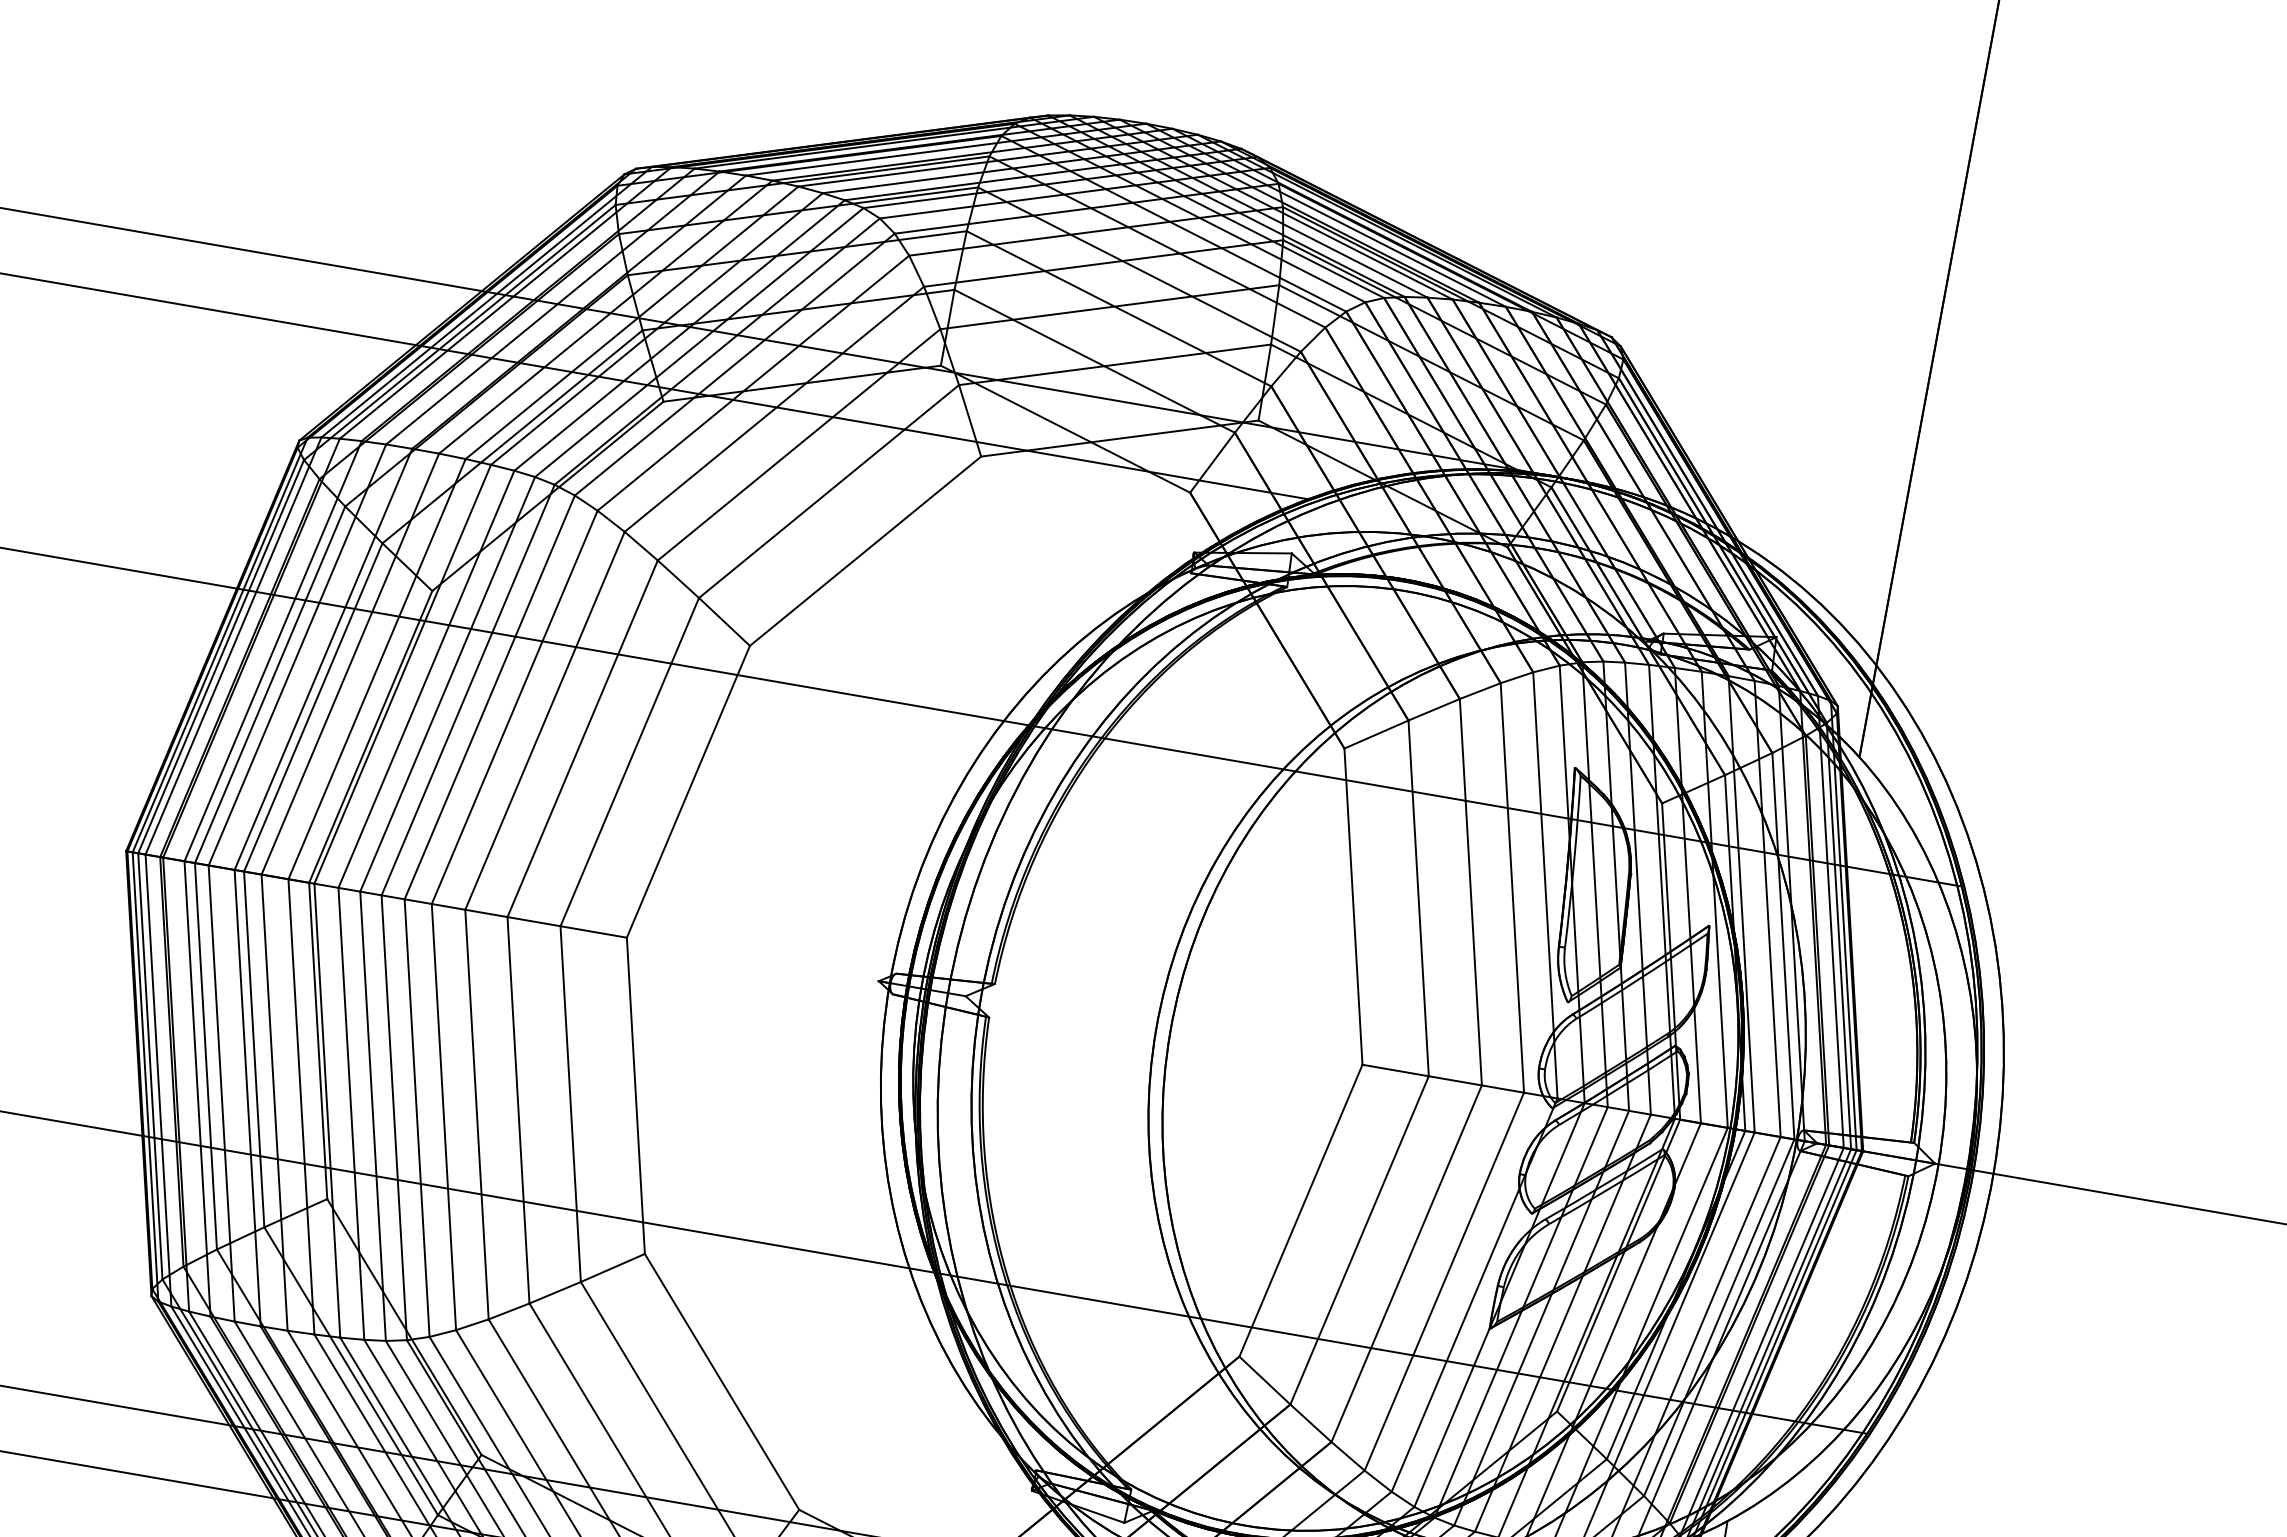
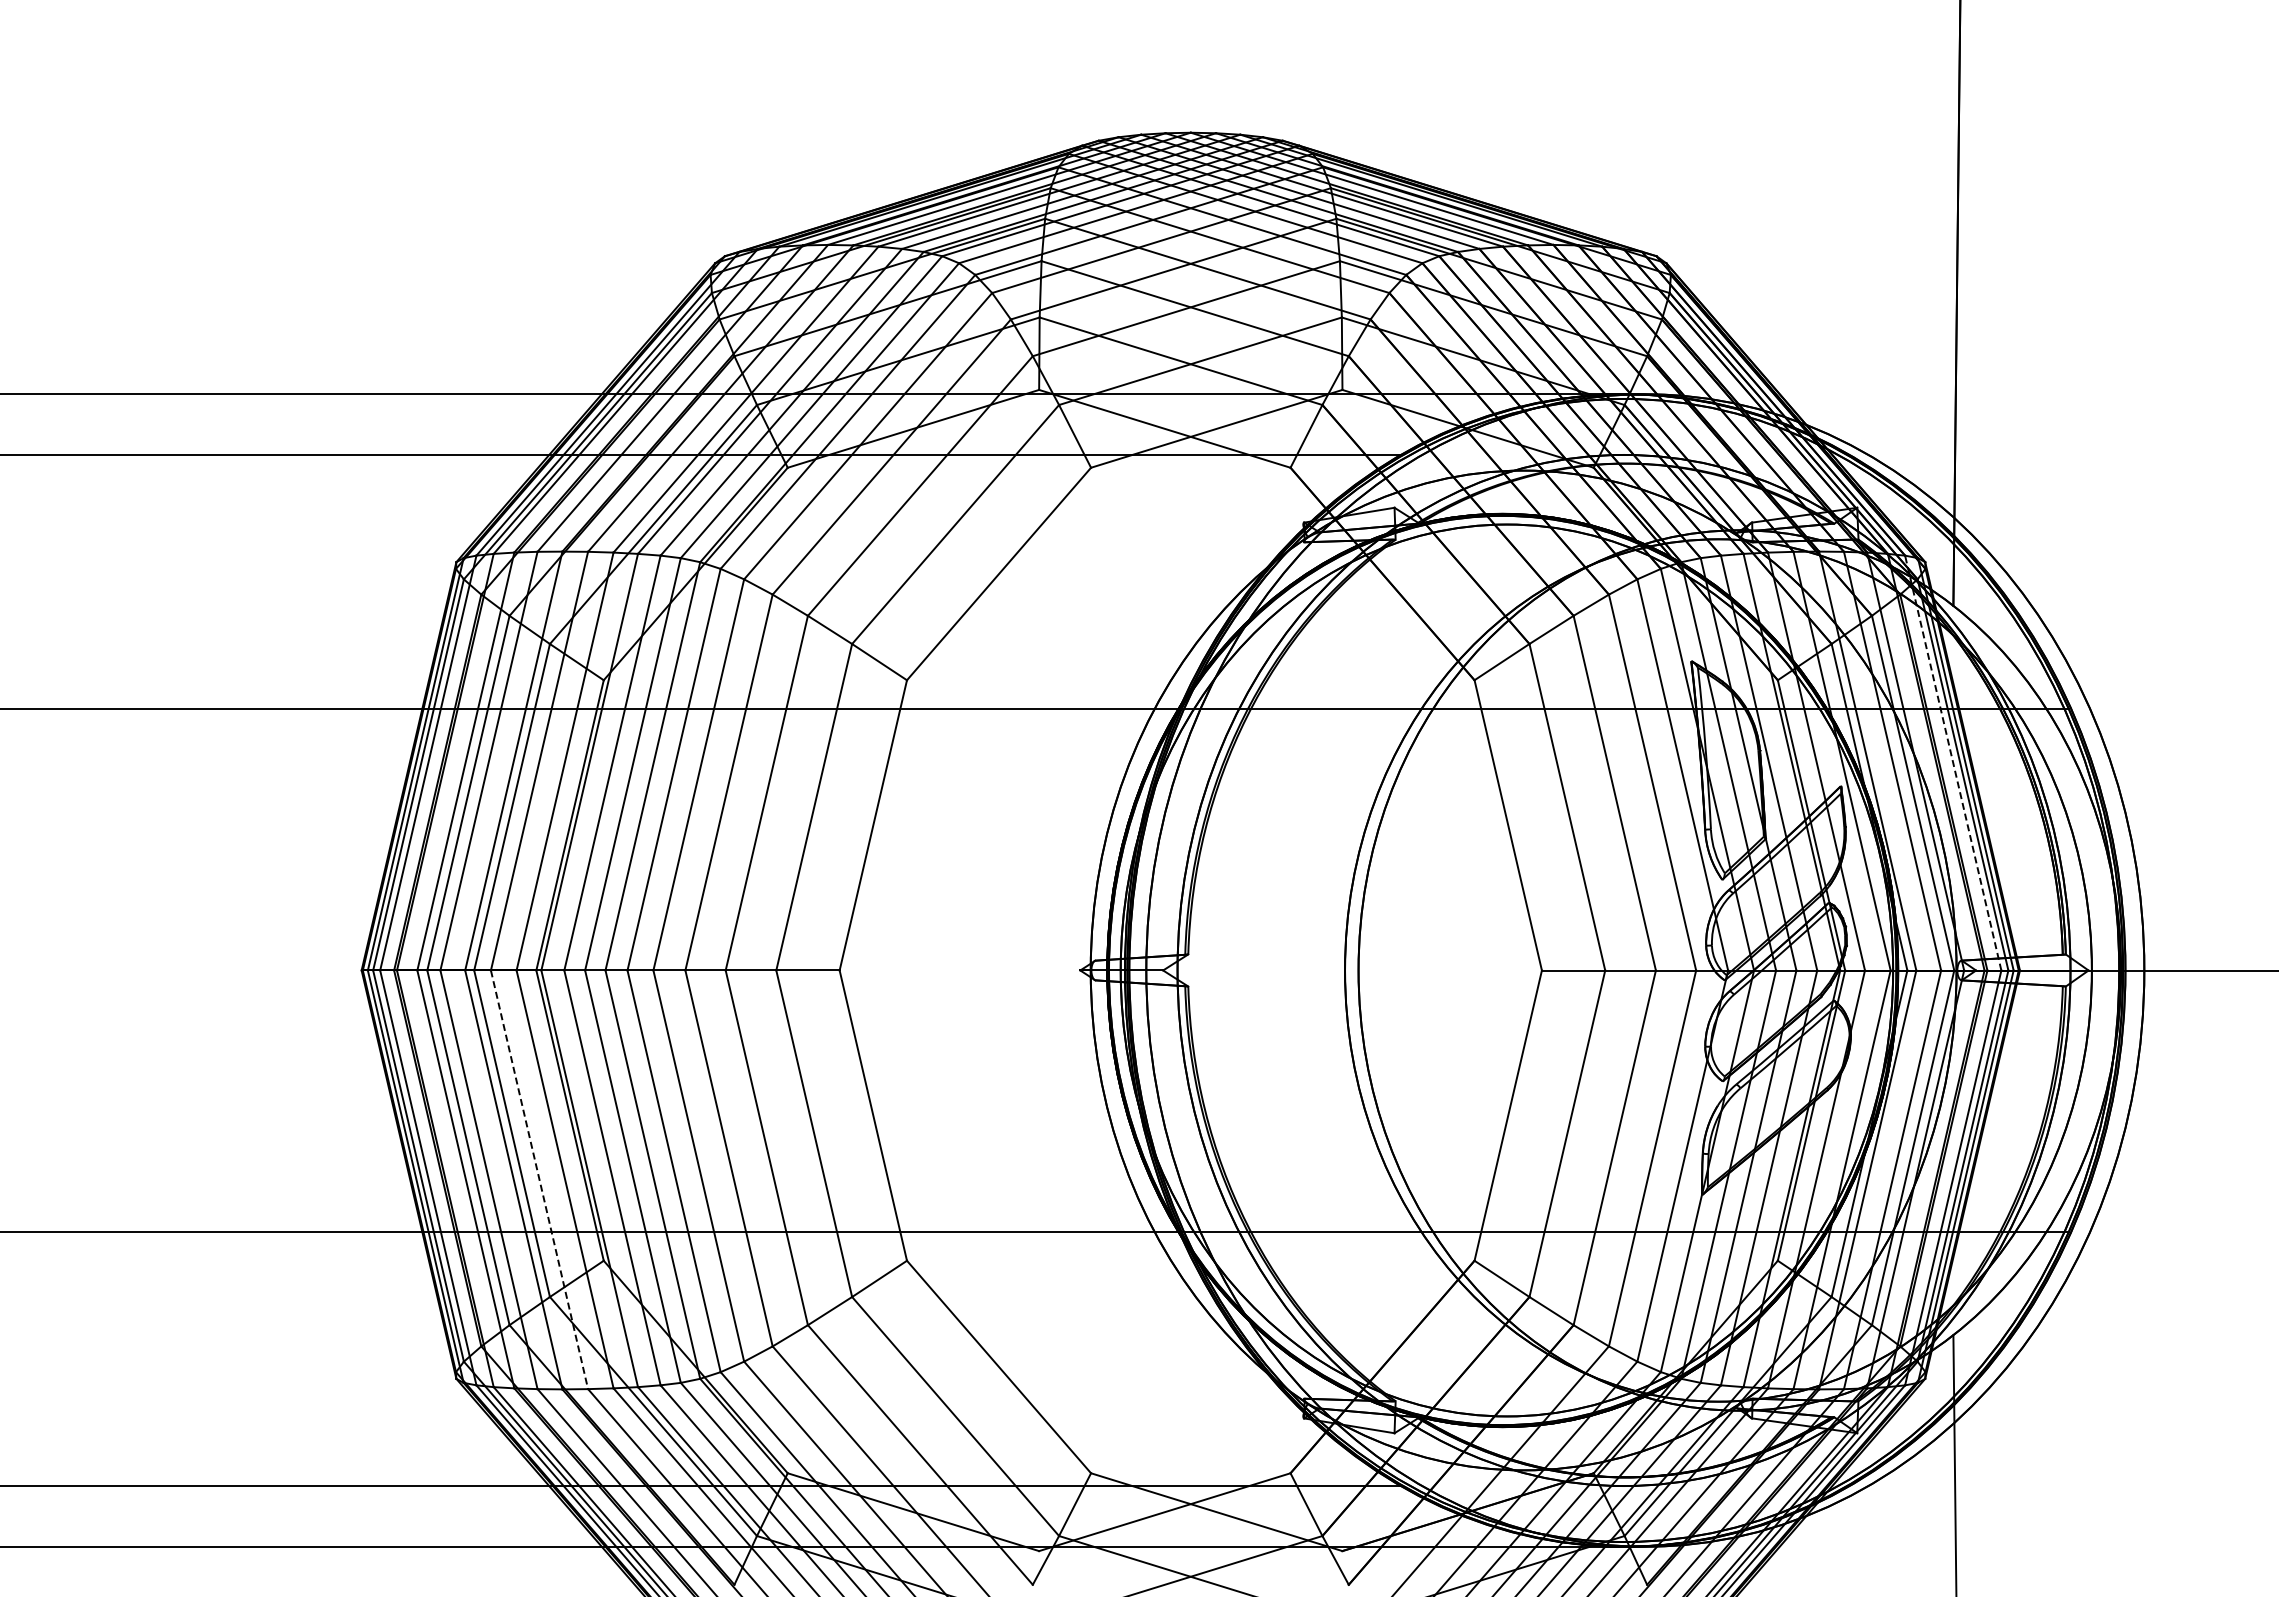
line: (1831, 922) -> (1953, 763), solid -> dashed
line: (274, 1102) -> (539, 1179), solid -> dashed

